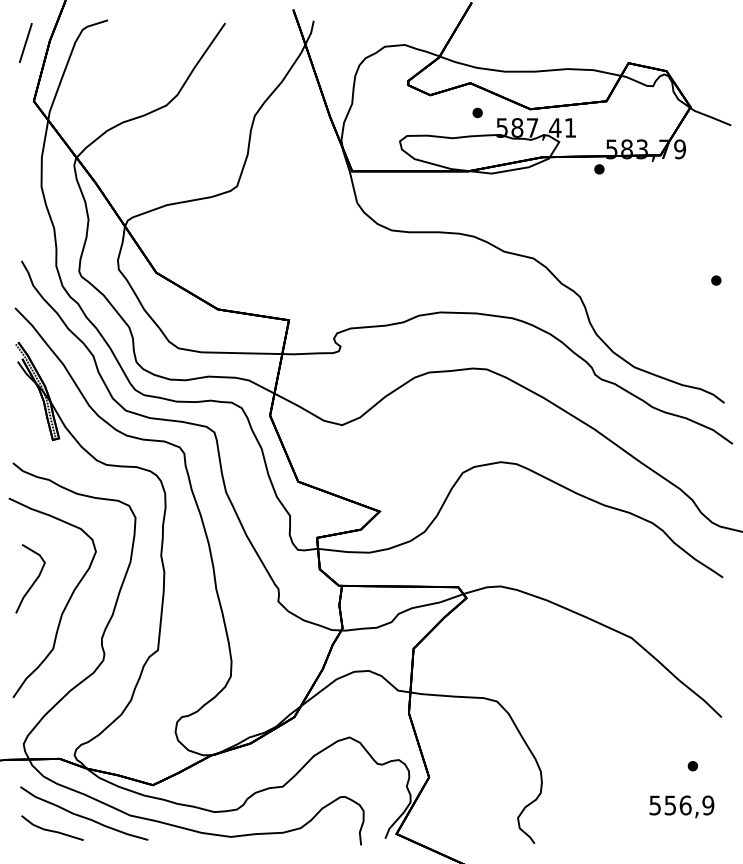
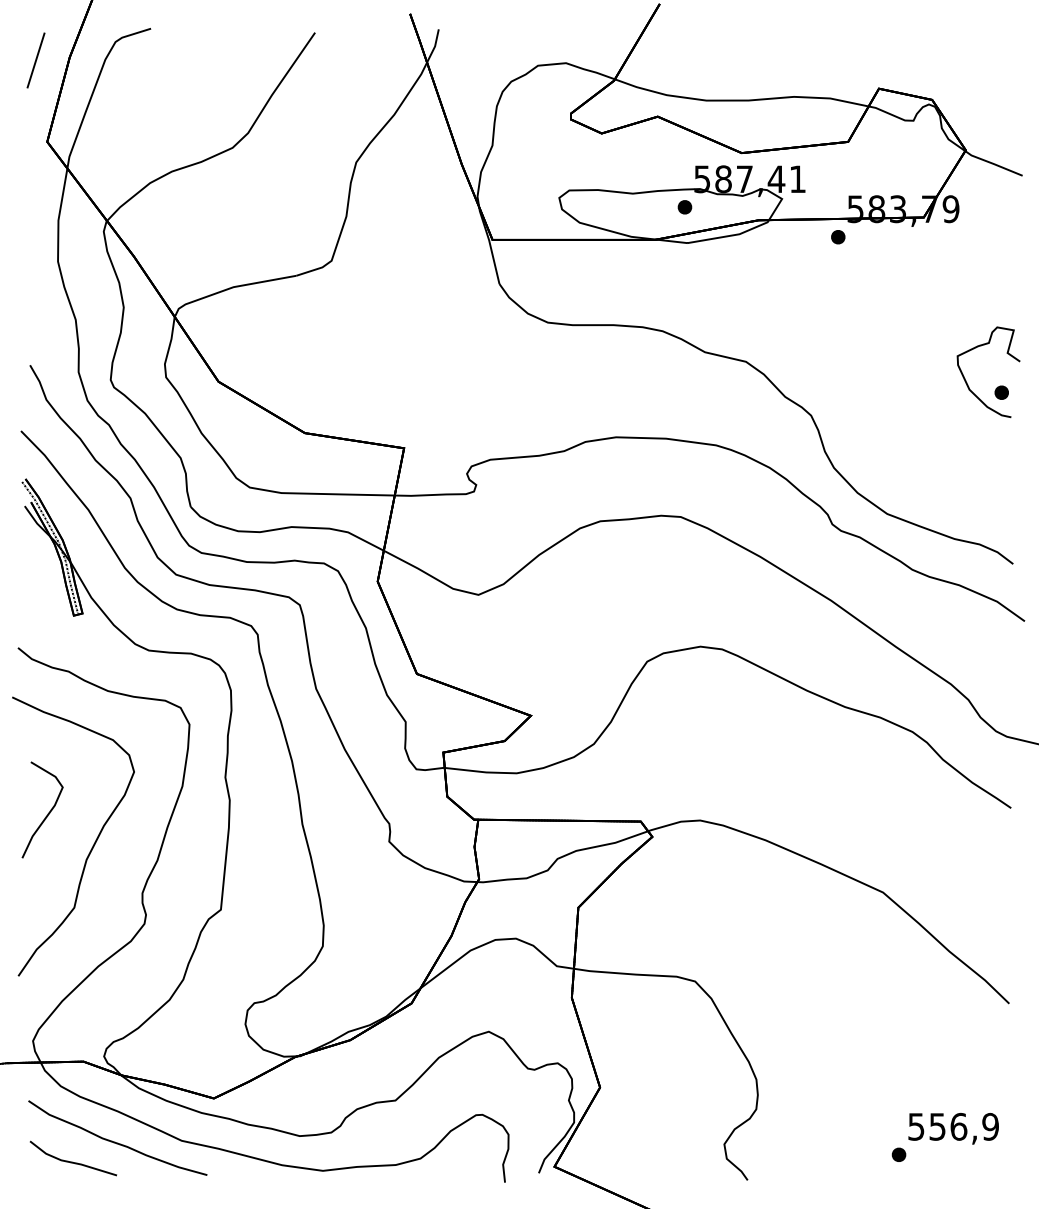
part: (477, 113) -> (684, 207), moved
curve: (691, 273) -> (967, 382), added
part: (692, 765) -> (898, 1154), moved

